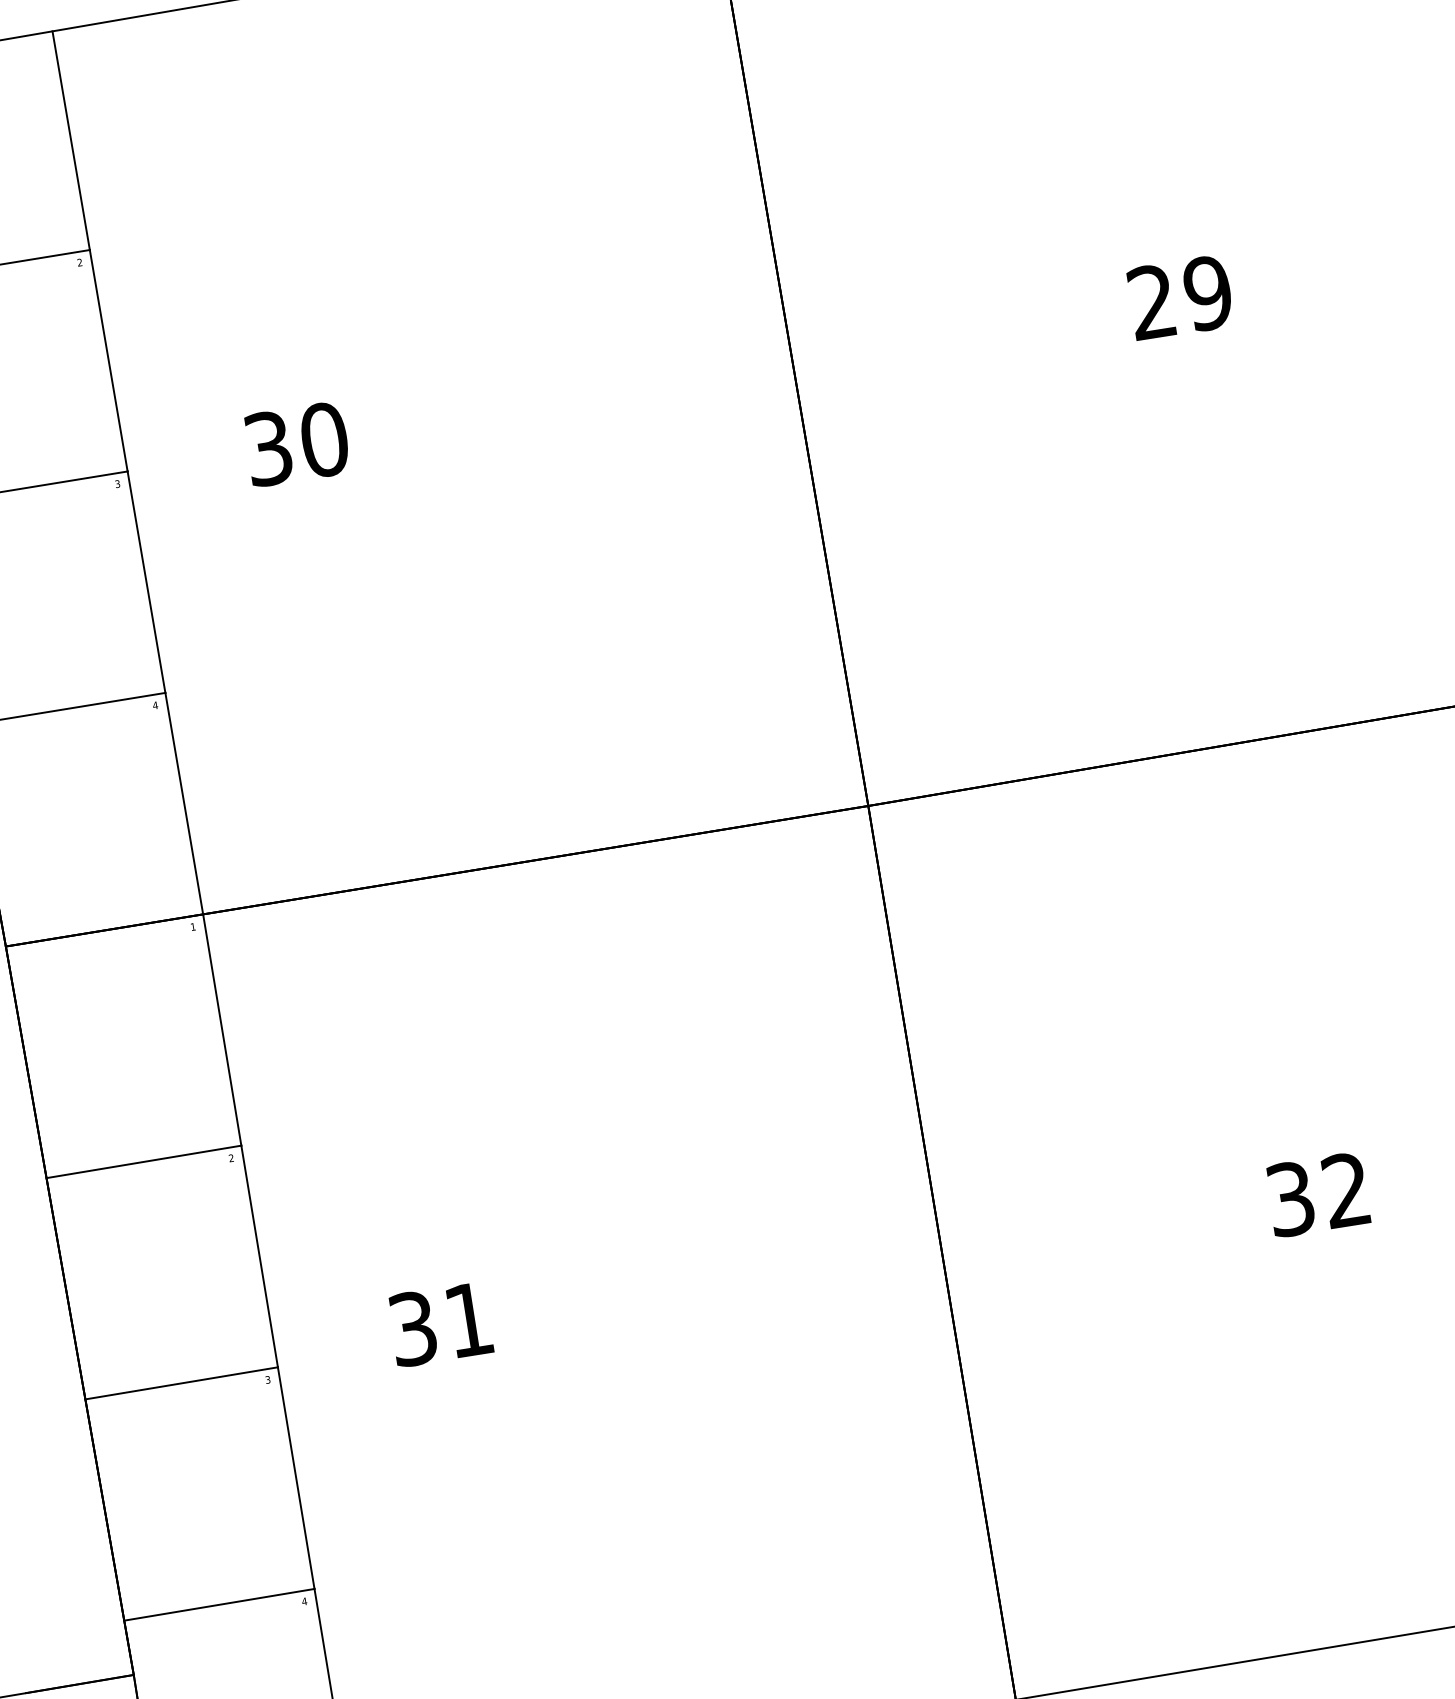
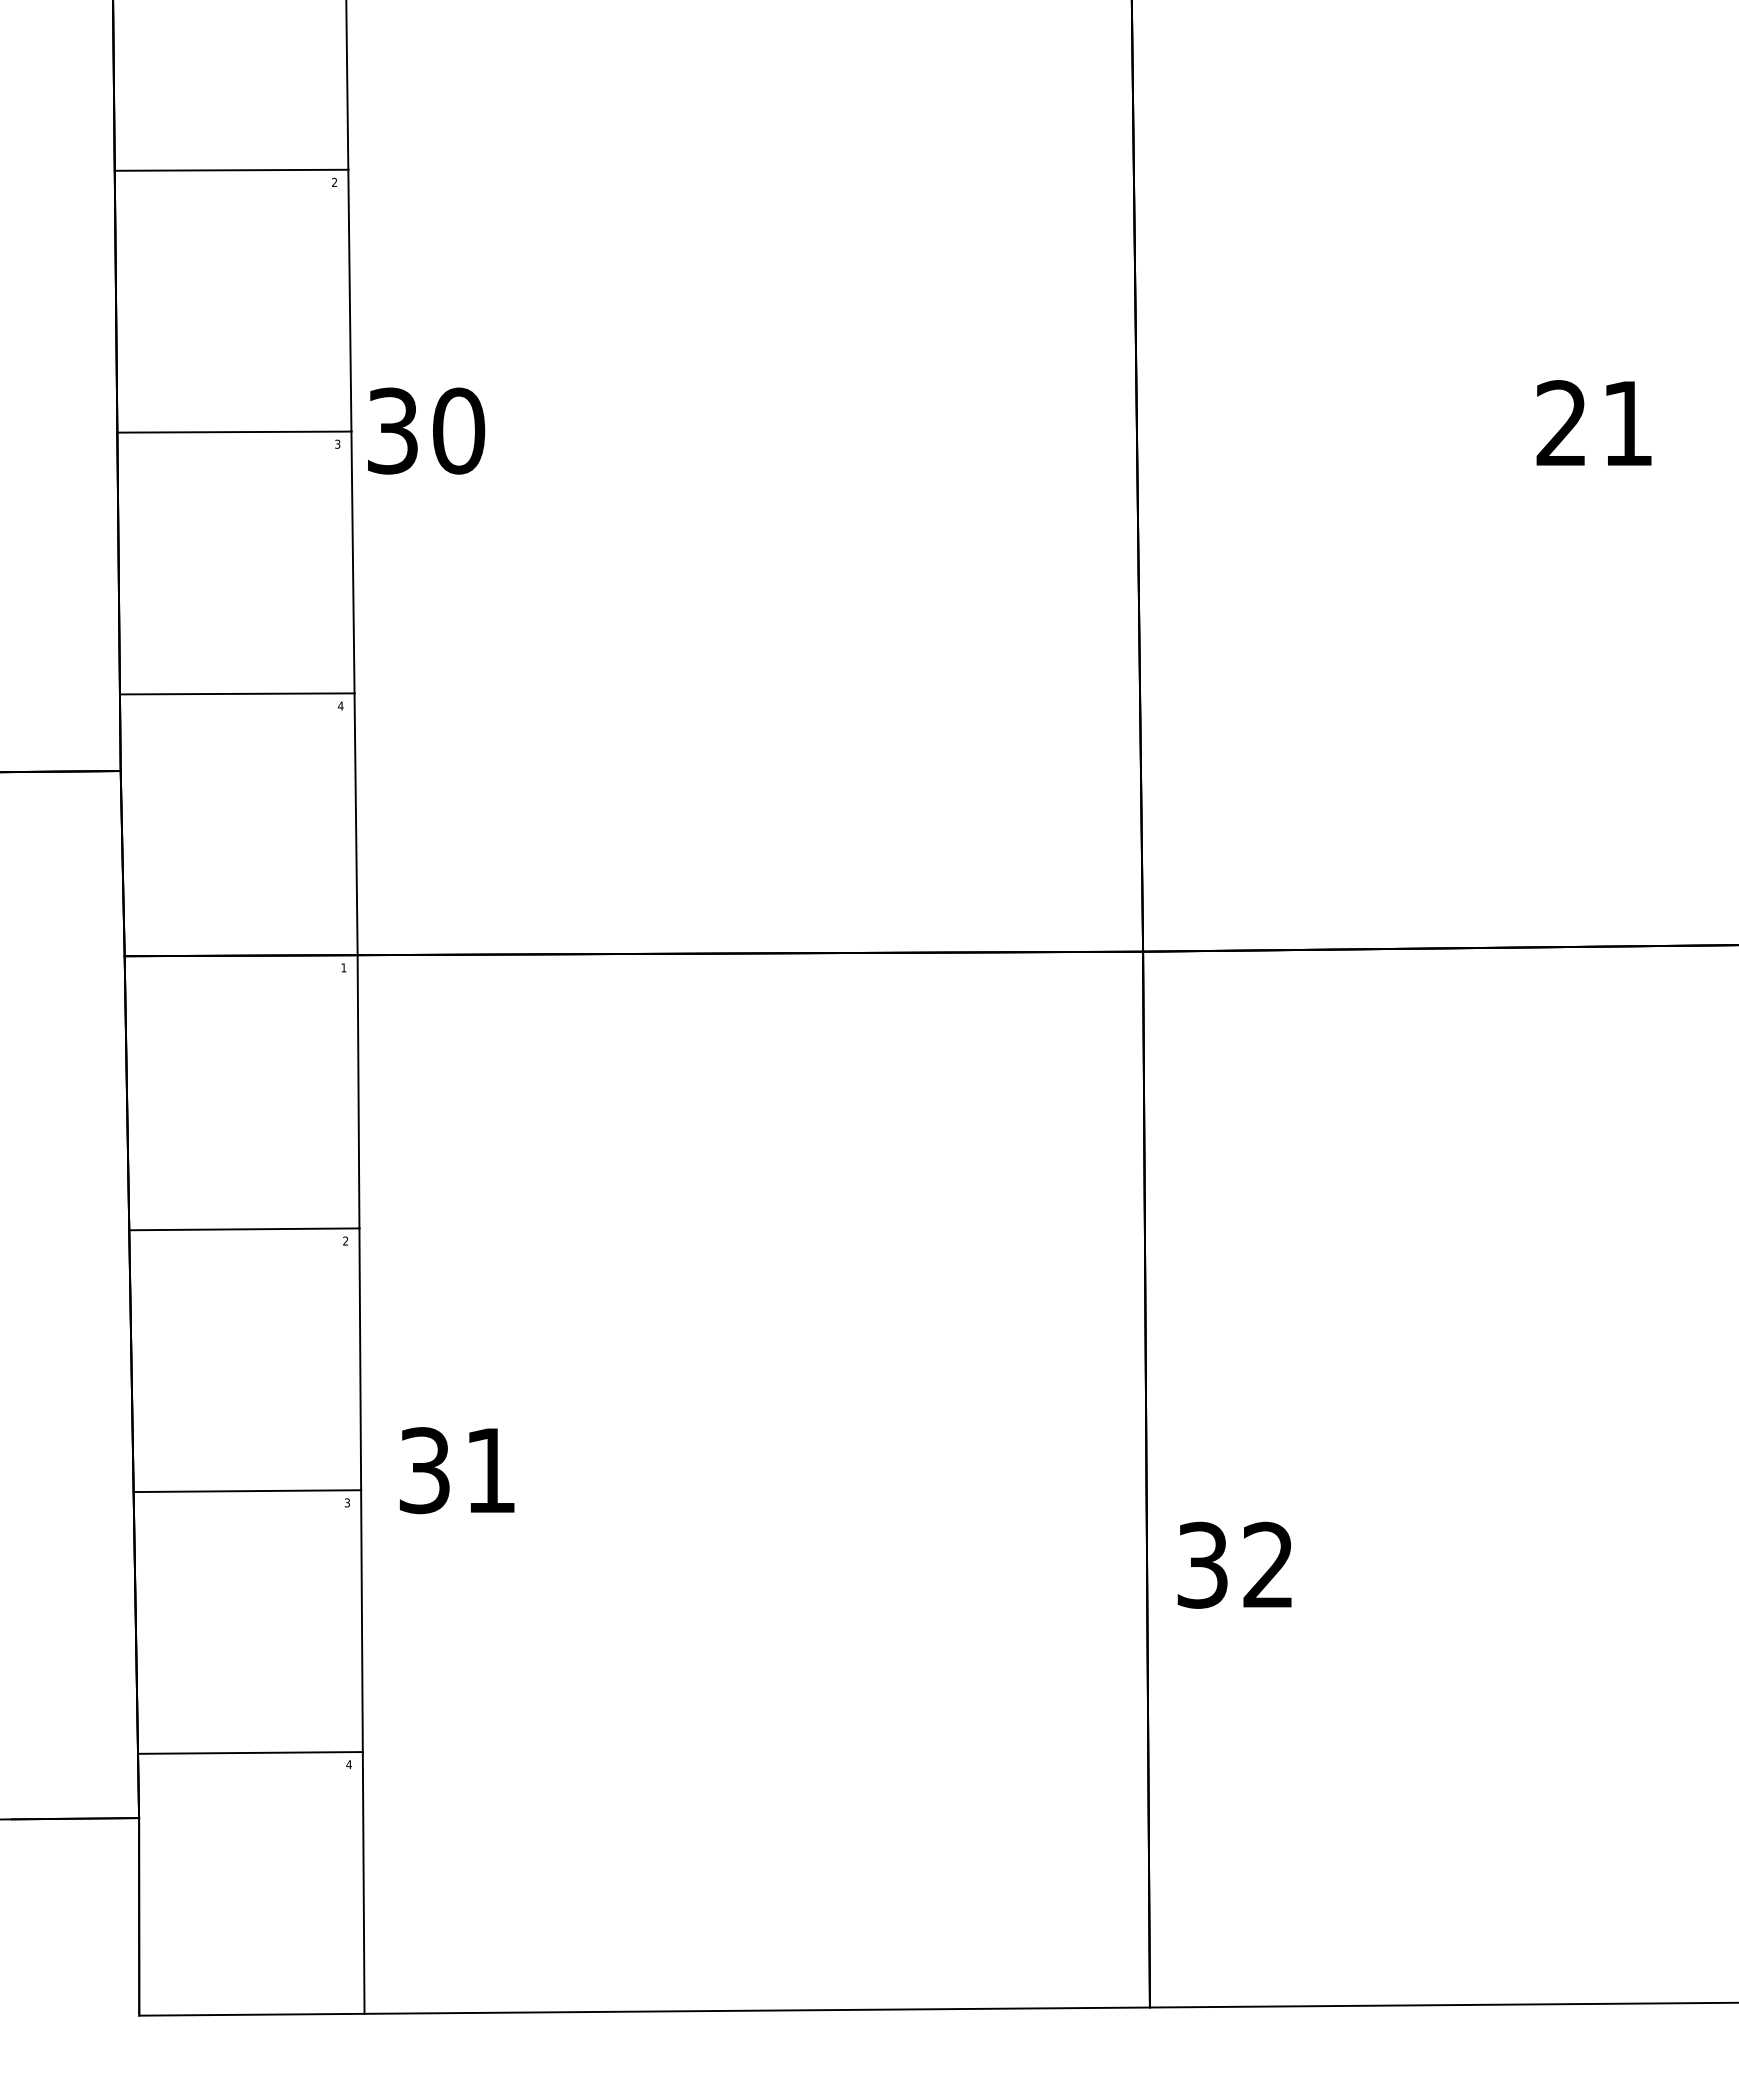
text: (1207, 293) -> (1627, 423), 29 -> 21
text: (297, 443) -> (426, 430), moved
text: (1317, 1194) -> (1234, 1564), moved
text: (440, 1324) -> (457, 1470), moved

